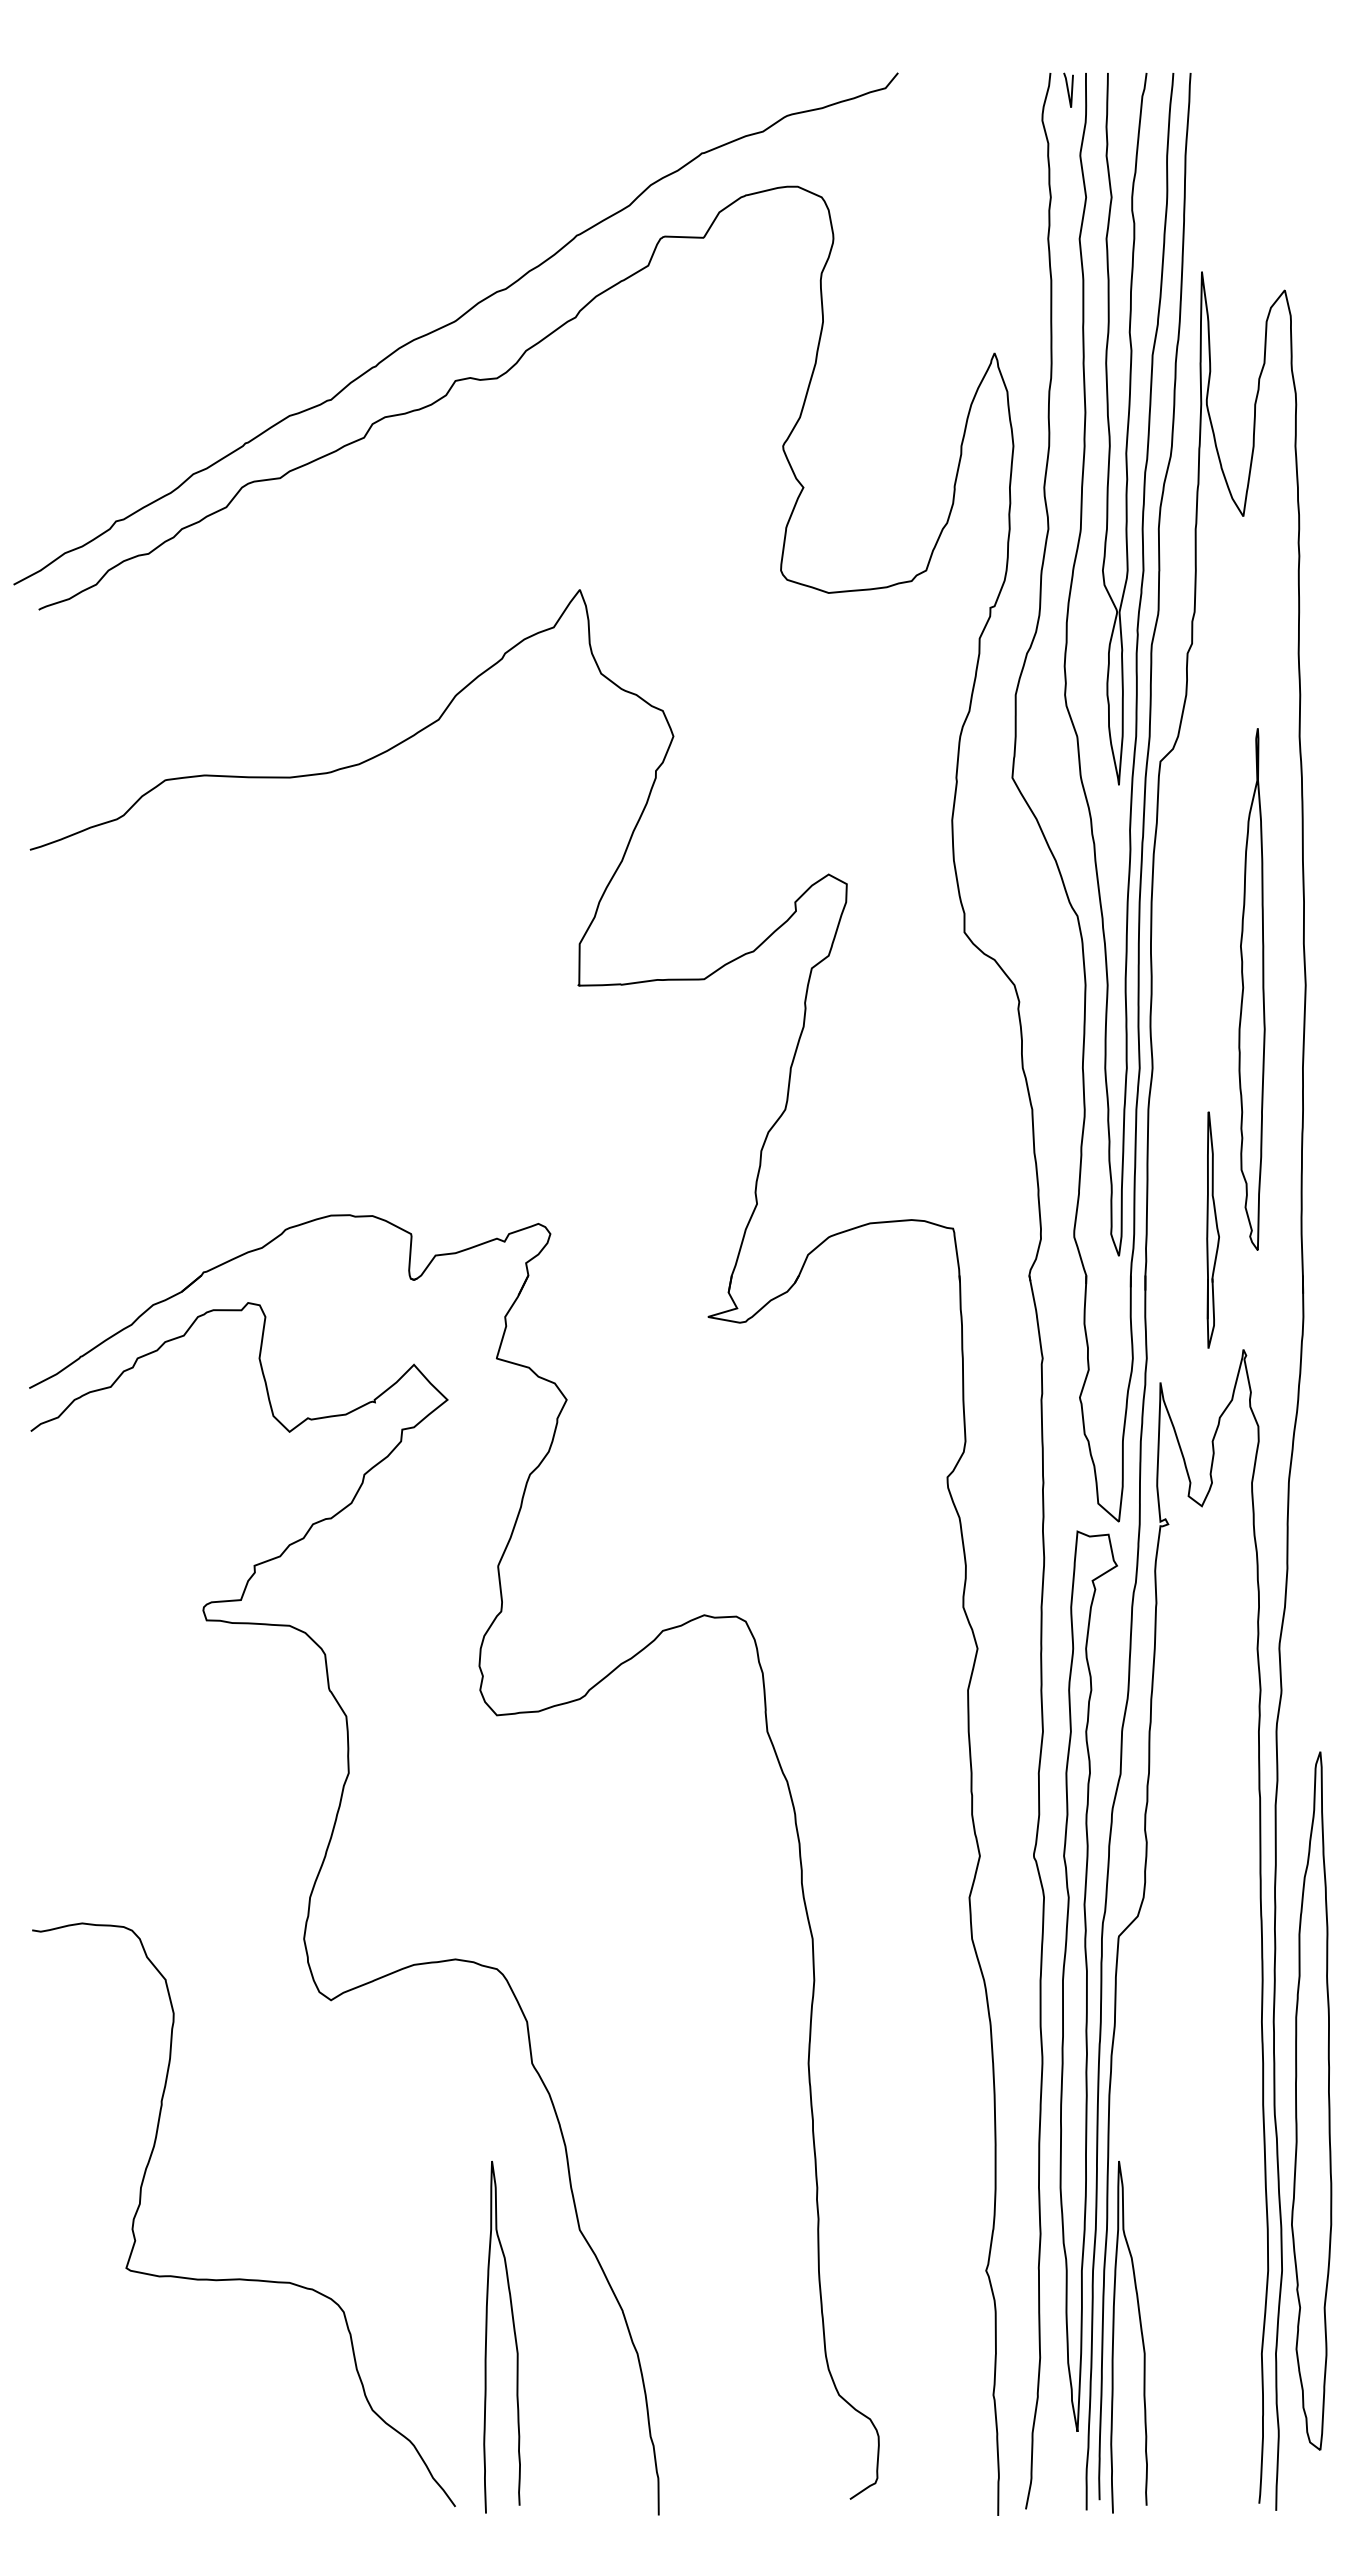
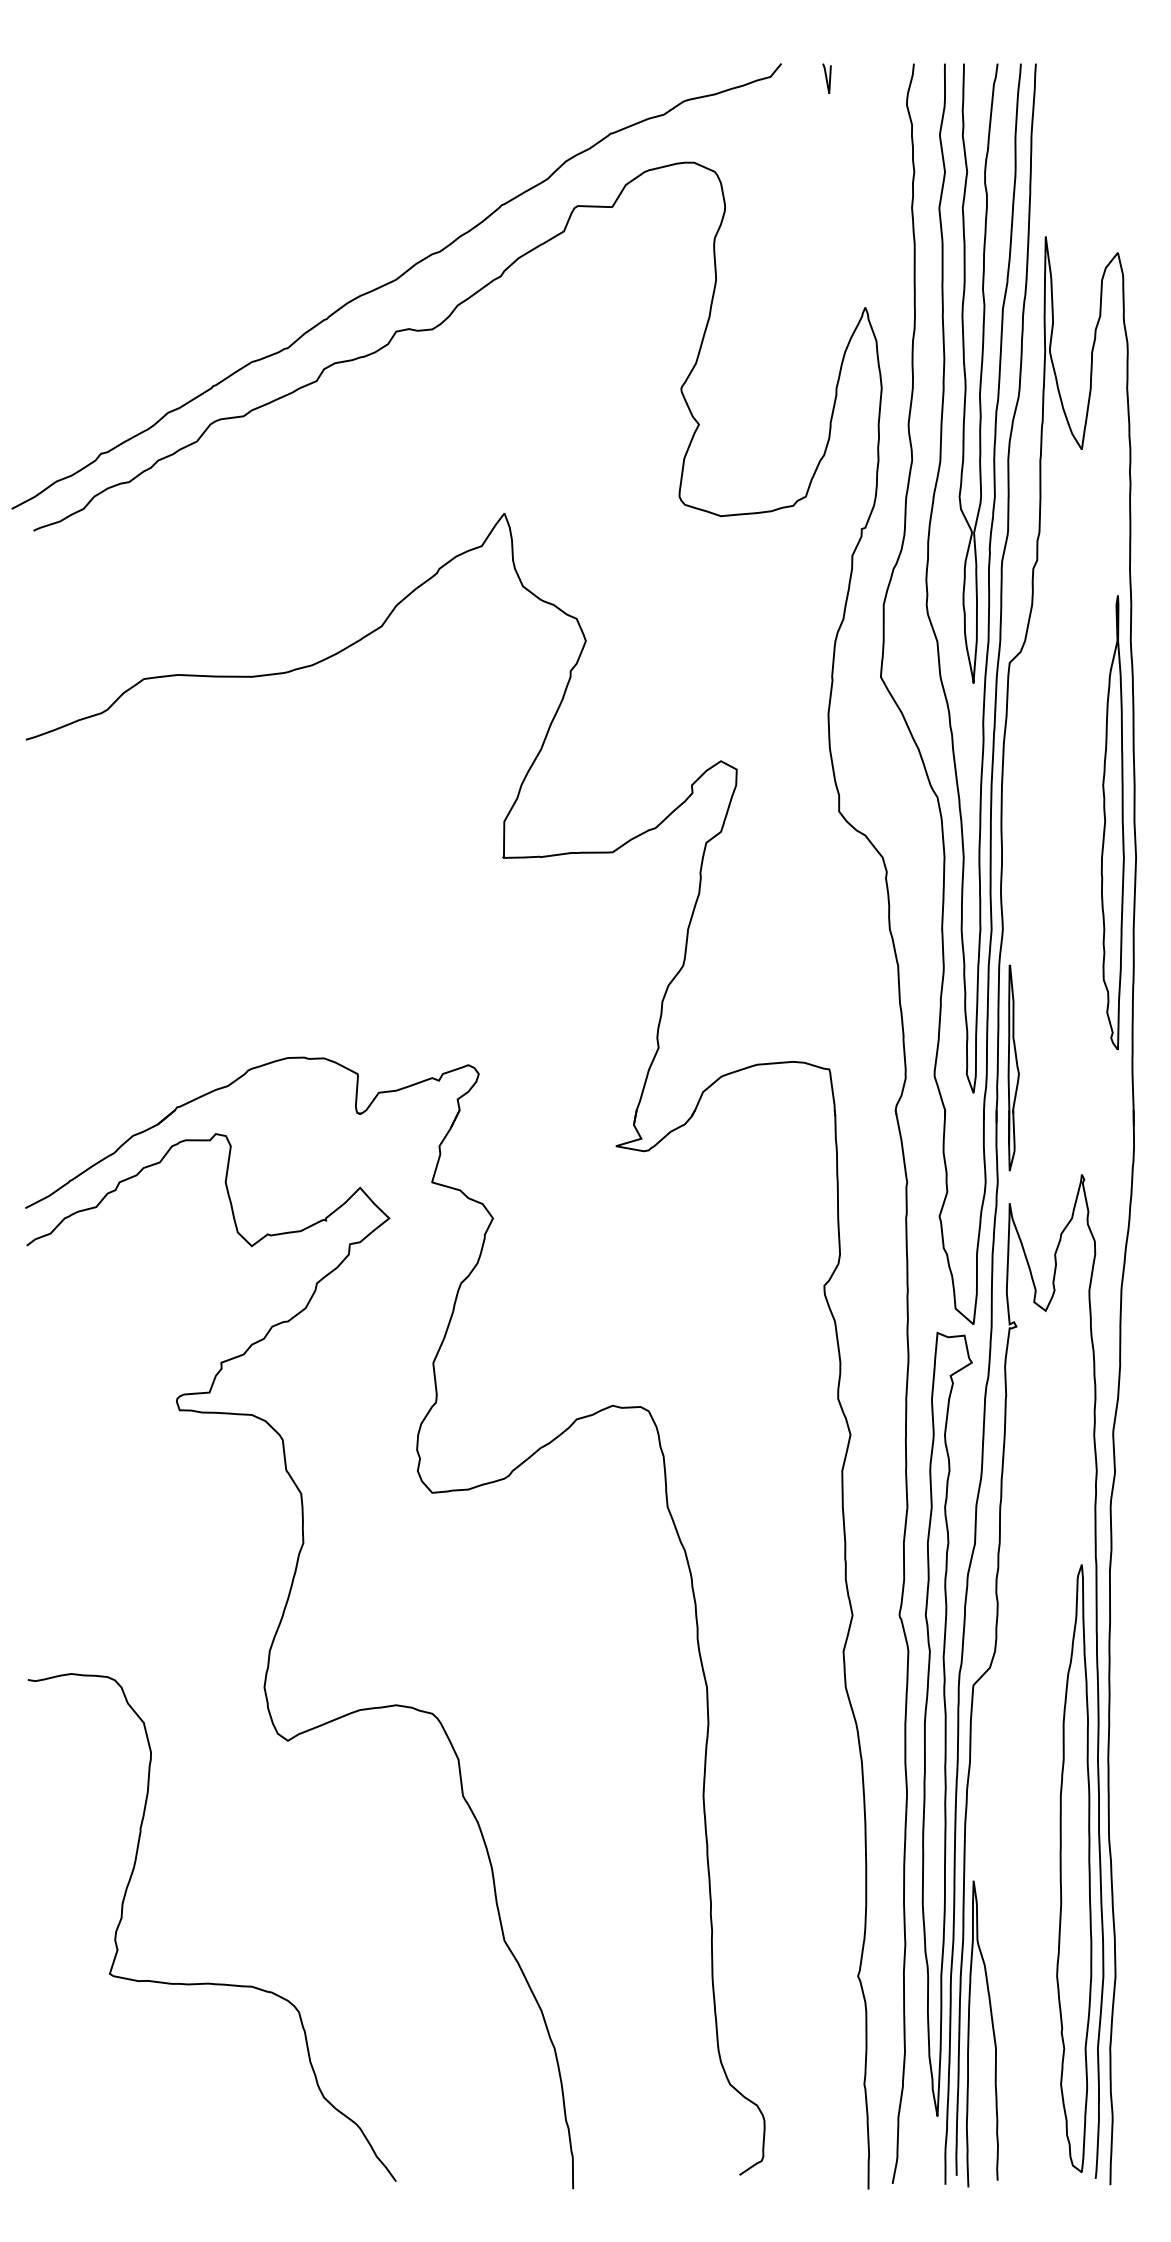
line: (1068, 89) -> (826, 78), moved
part: (1251, 989) -> (1112, 822), moved
part: (1212, 1229) -> (1013, 1067), moved
part: (1311, 2100) -> (1074, 1868), moved
curve: (514, 2337) -> (447, 2034), removed

